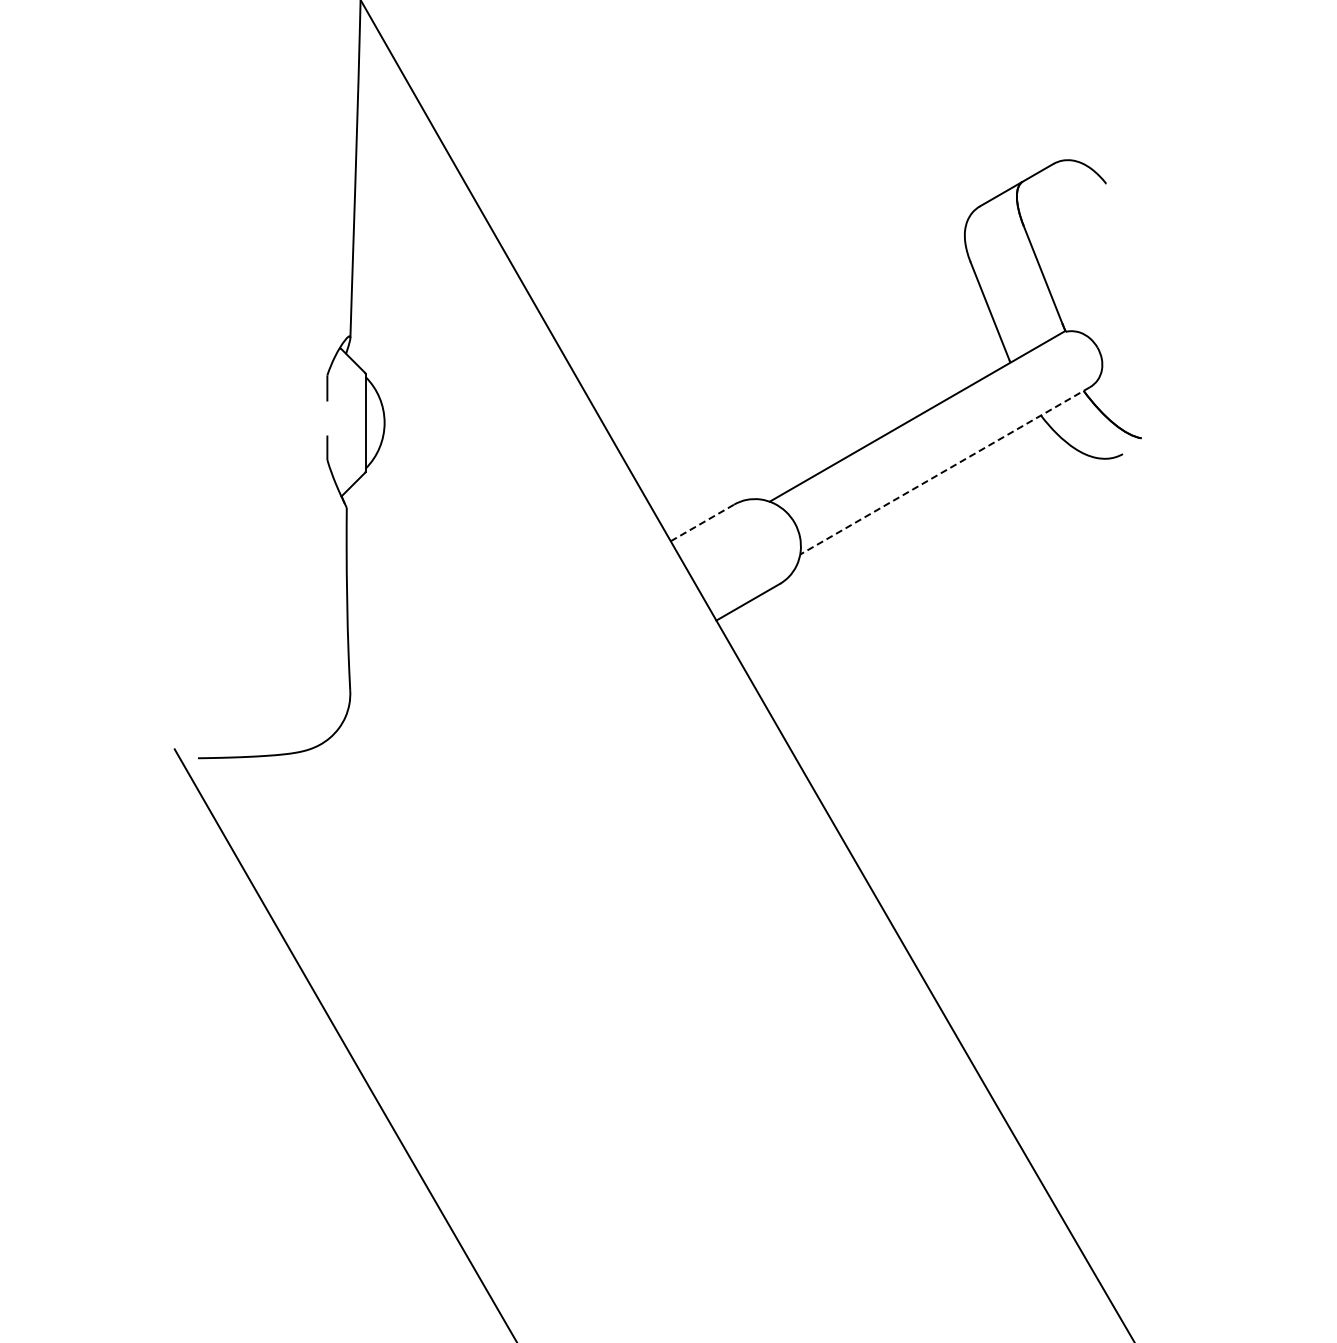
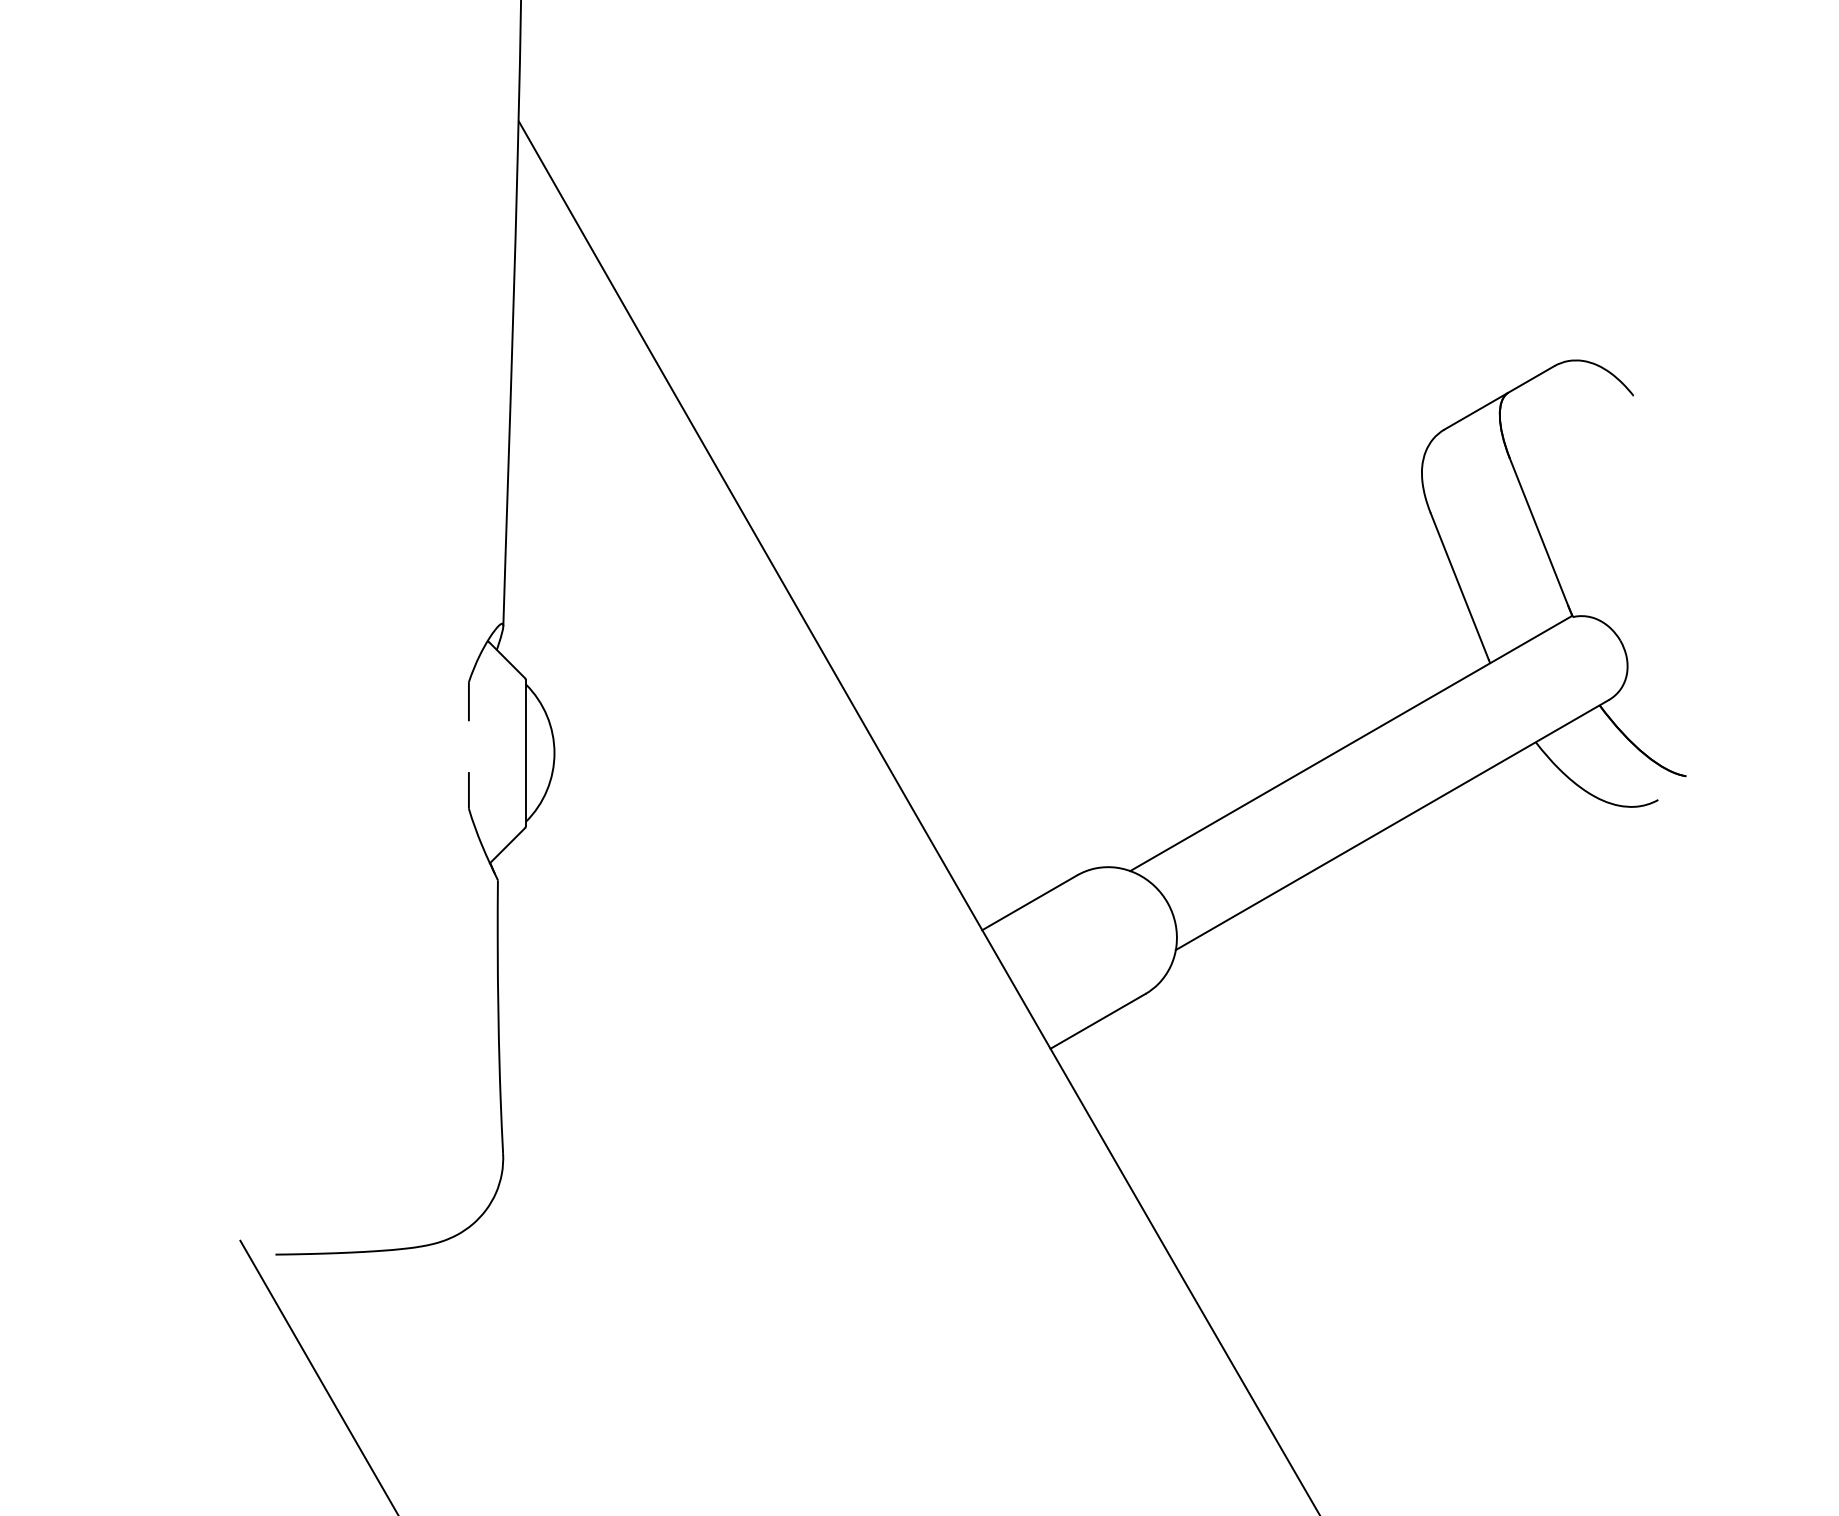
line: (944, 471) -> (1391, 825), dashed -> solid
line: (702, 522) -> (1029, 902), dashed -> solid

